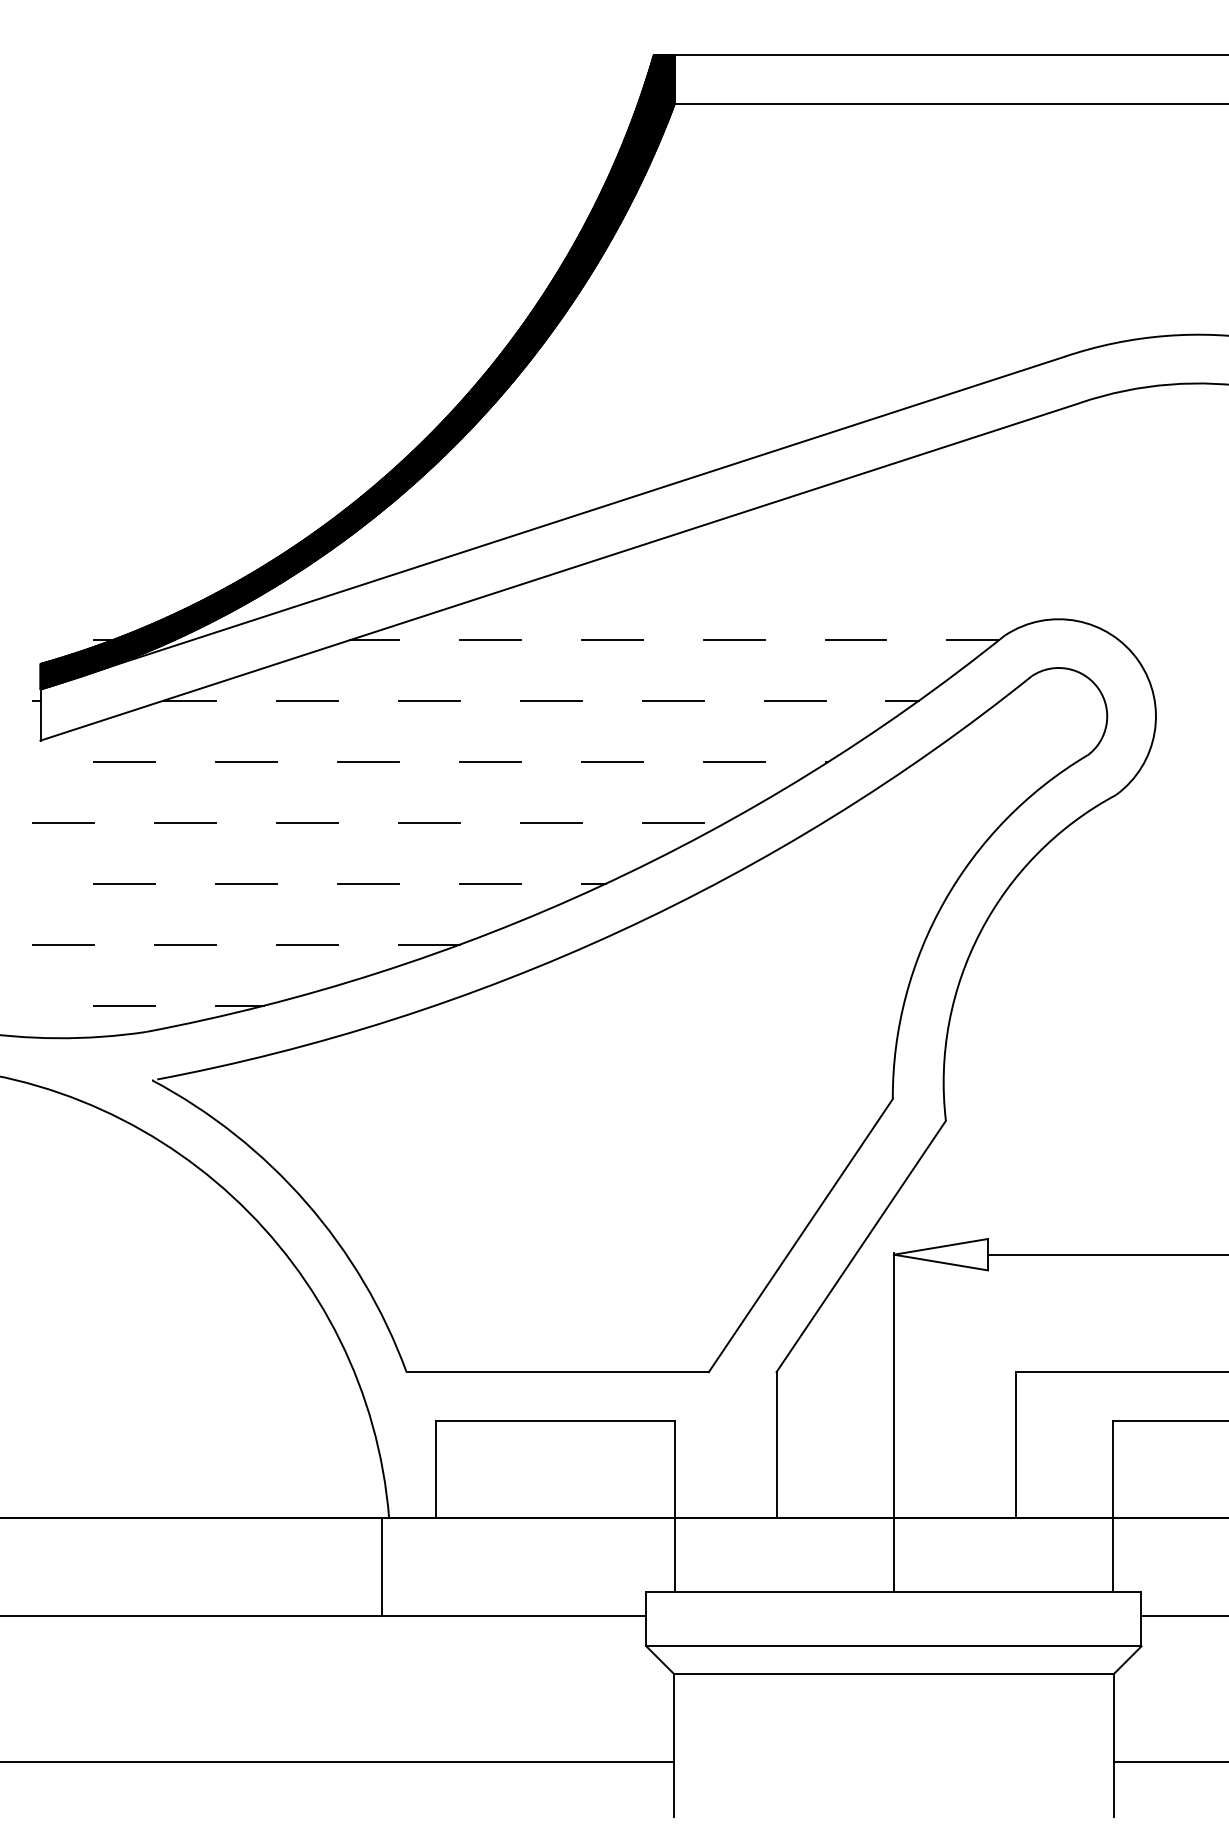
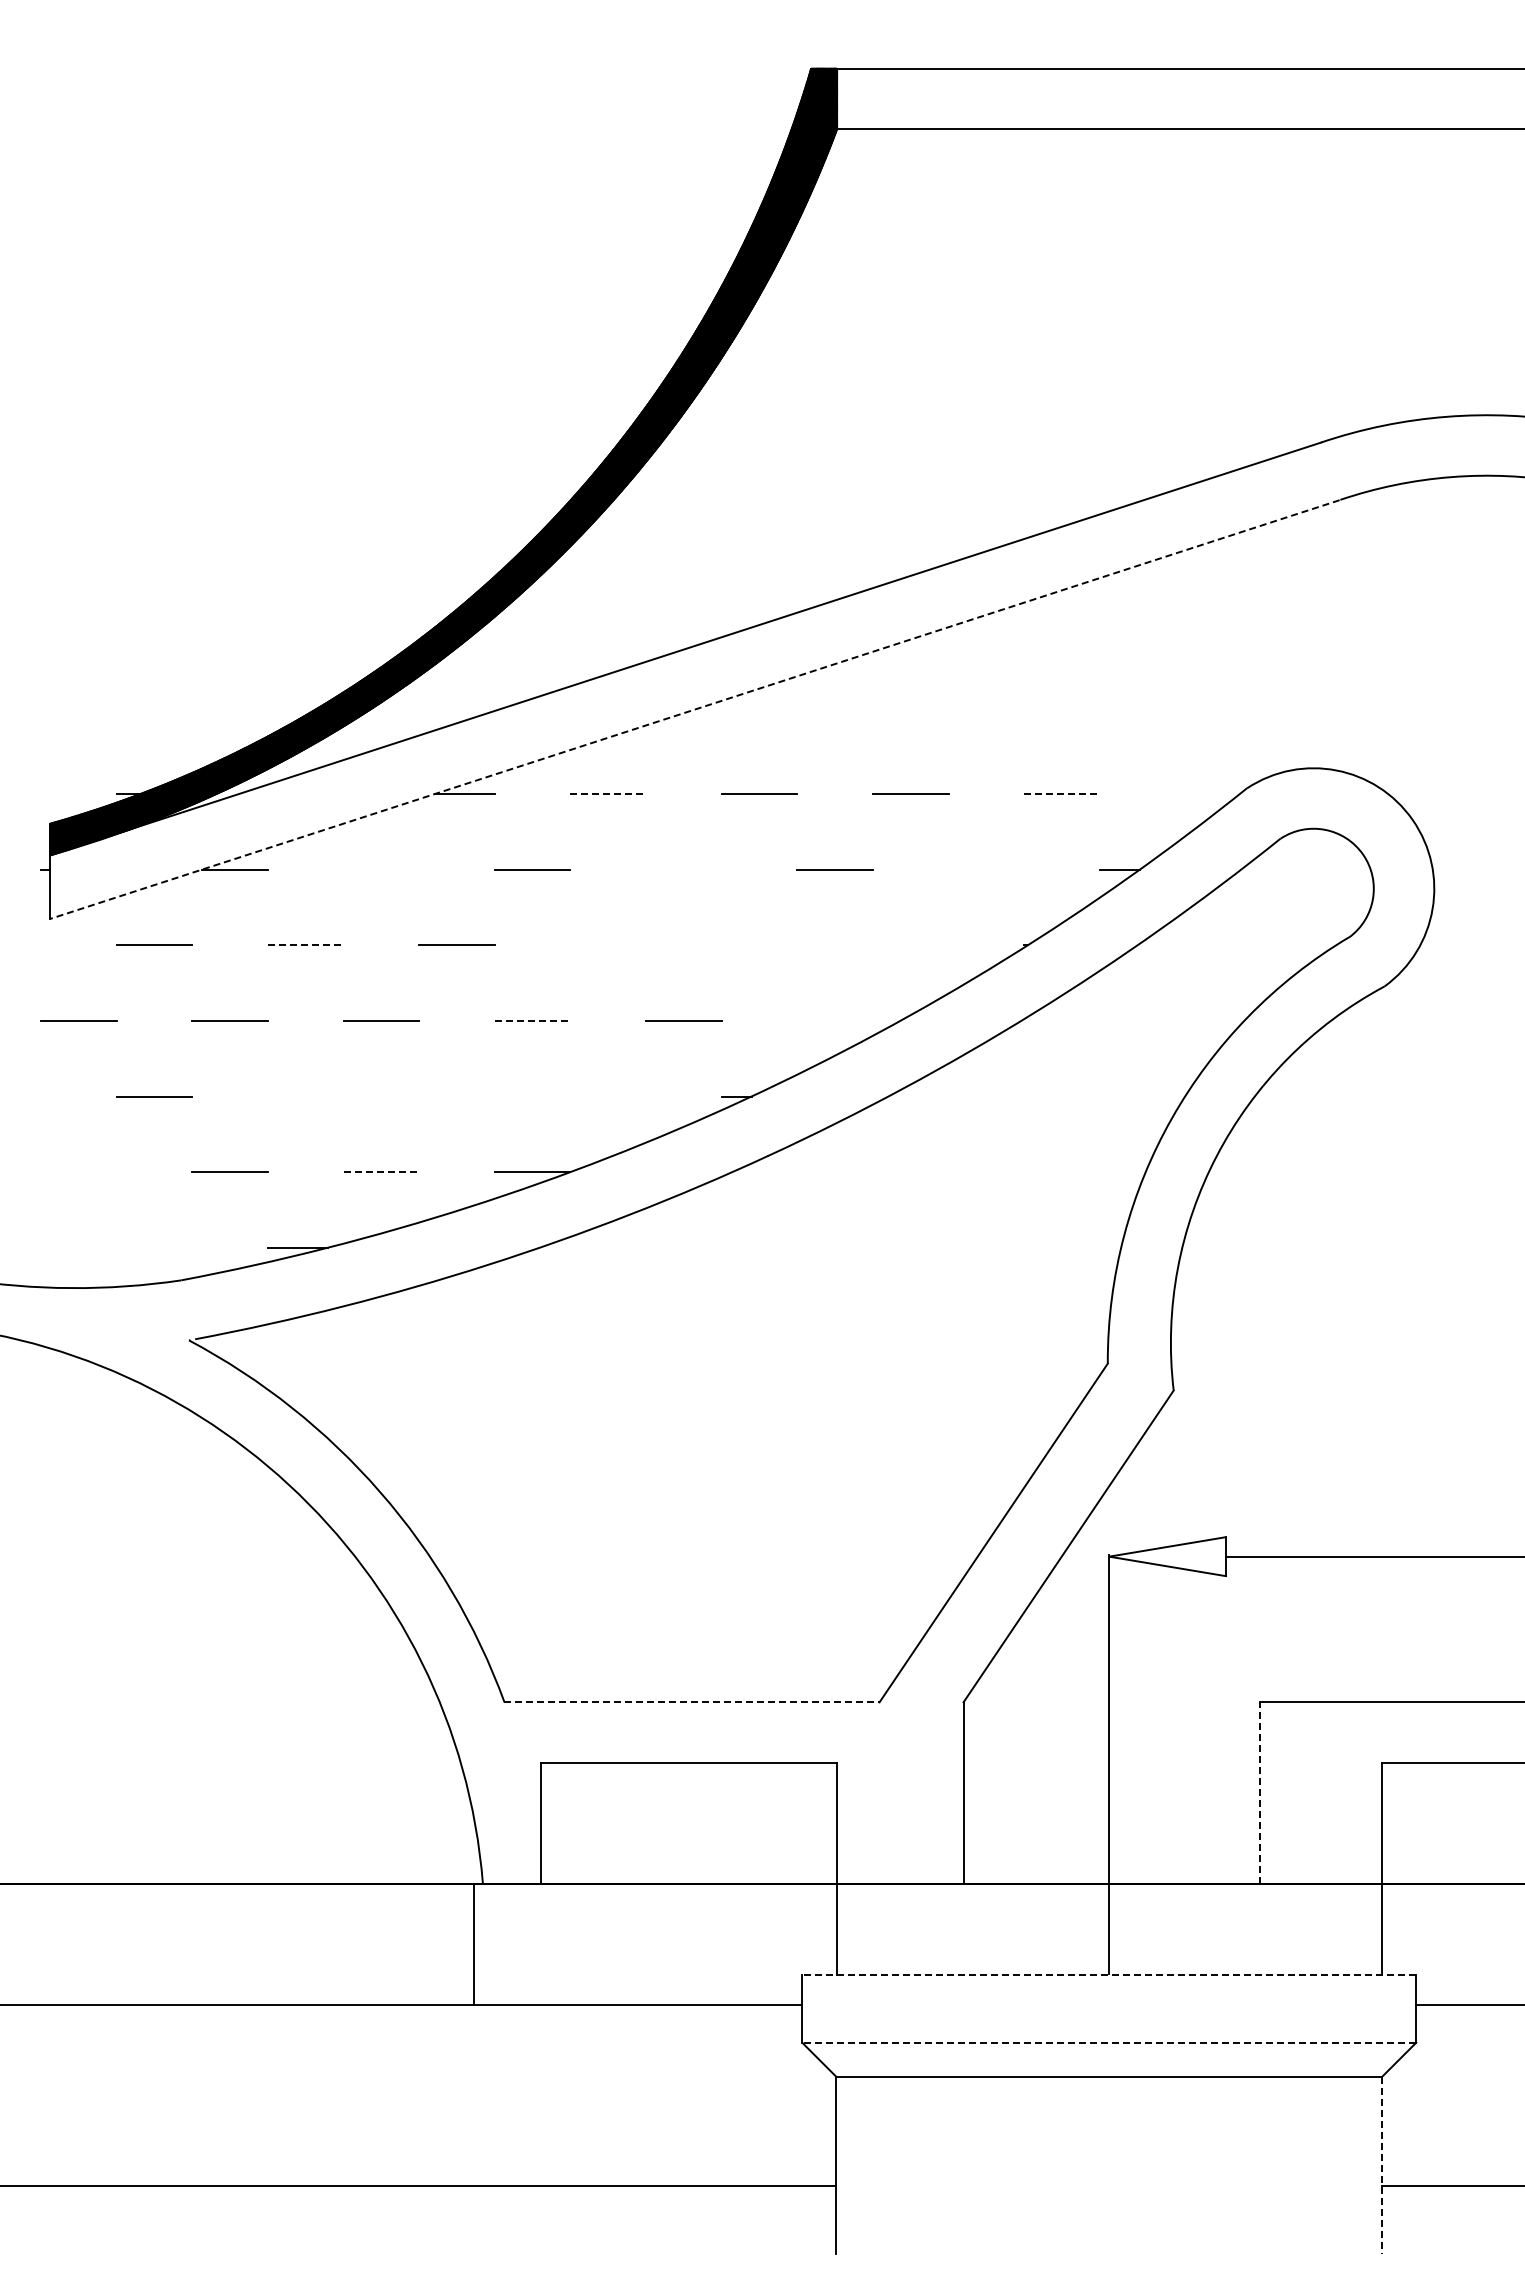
line: (560, 571) -> (695, 709), solid -> dashed
line: (490, 640) -> (608, 794), solid -> dashed
line: (856, 640) -> (1062, 794), solid -> dashed
line: (973, 640) -> (1207, 794), removed
line: (307, 700) -> (381, 869), removed
line: (550, 700) -> (683, 869), removed
line: (795, 700) -> (986, 869), removed
line: (612, 761) -> (759, 944), removed
line: (246, 762) -> (305, 945), solid -> dashed
line: (490, 762) -> (608, 945), removed
line: (733, 762) -> (910, 945), removed
line: (429, 823) -> (532, 1021), solid -> dashed
line: (672, 823) -> (834, 1021), removed
line: (246, 883) -> (305, 1096), removed
line: (367, 883) -> (456, 1096), removed
line: (490, 883) -> (608, 1096), removed
line: (63, 945) -> (78, 1172), removed
line: (307, 945) -> (381, 1172), solid -> dashed
line: (124, 1005) -> (154, 1247), removed
line: (558, 1372) -> (692, 1702), solid -> dashed
line: (1015, 1445) -> (1260, 1793), solid -> dashed
line: (893, 1591) -> (1108, 1974), solid -> dashed
line: (893, 1646) -> (1108, 2042), solid -> dashed
line: (1114, 1745) -> (1382, 2165), solid -> dashed

